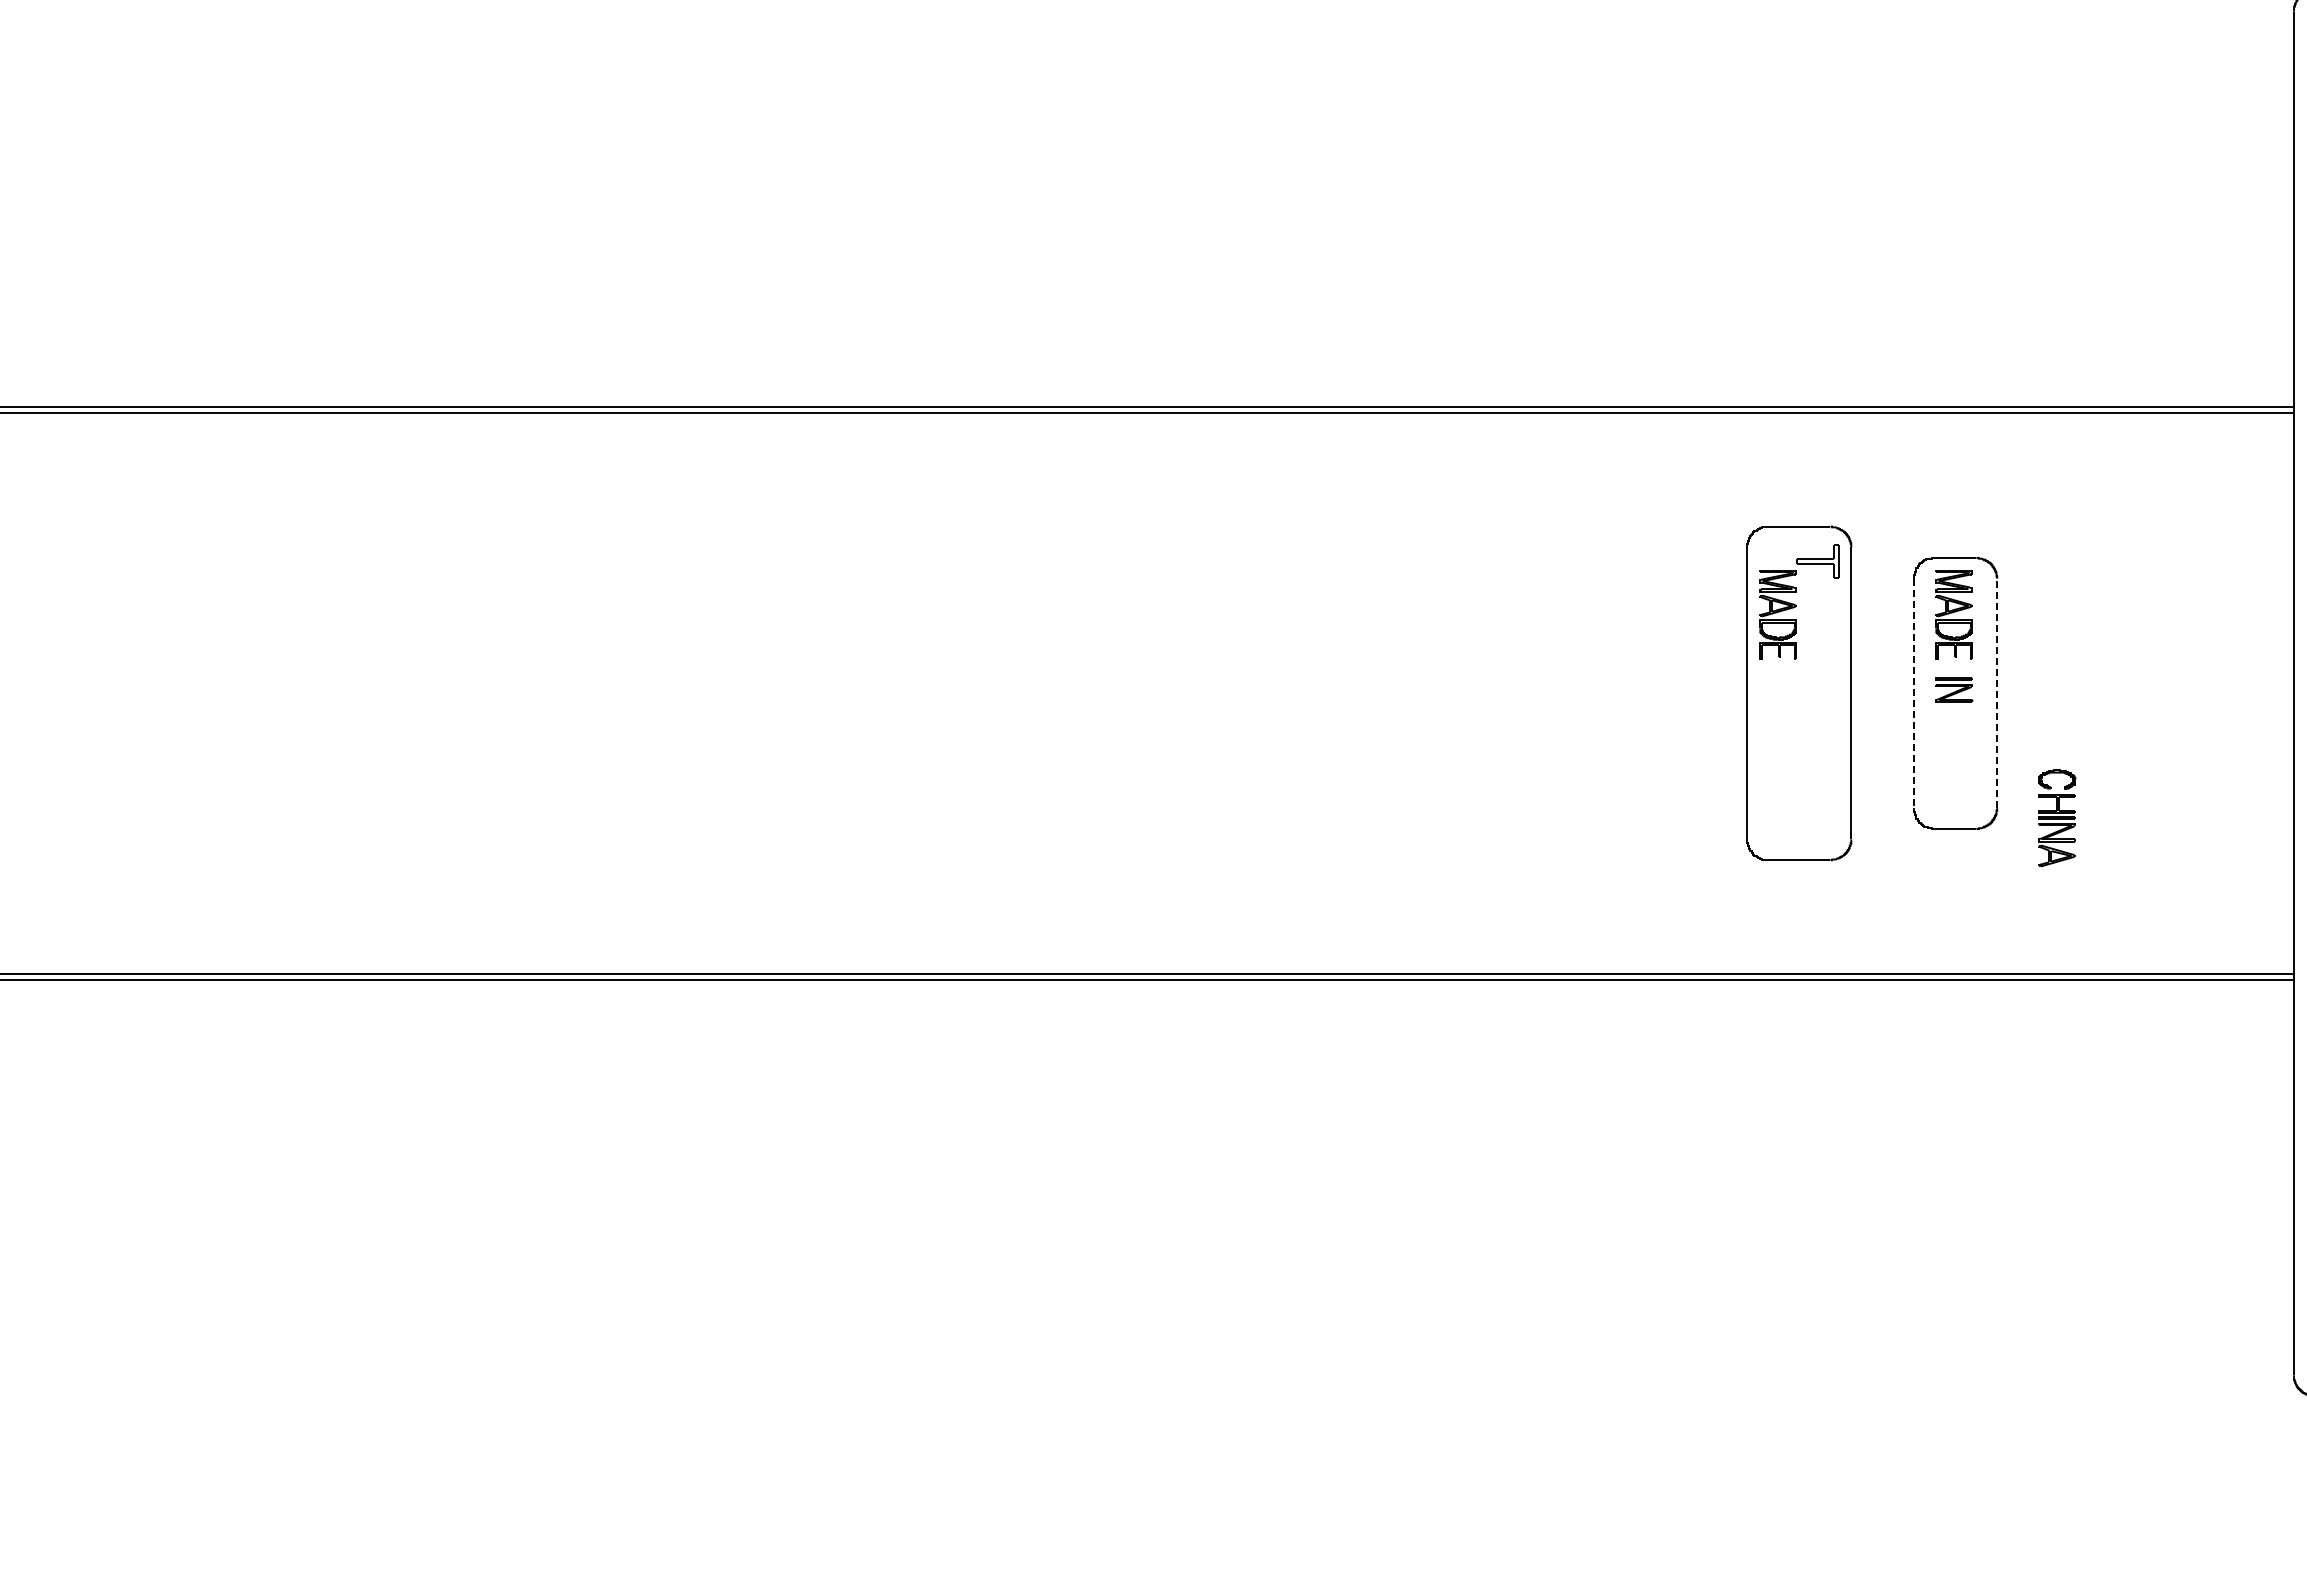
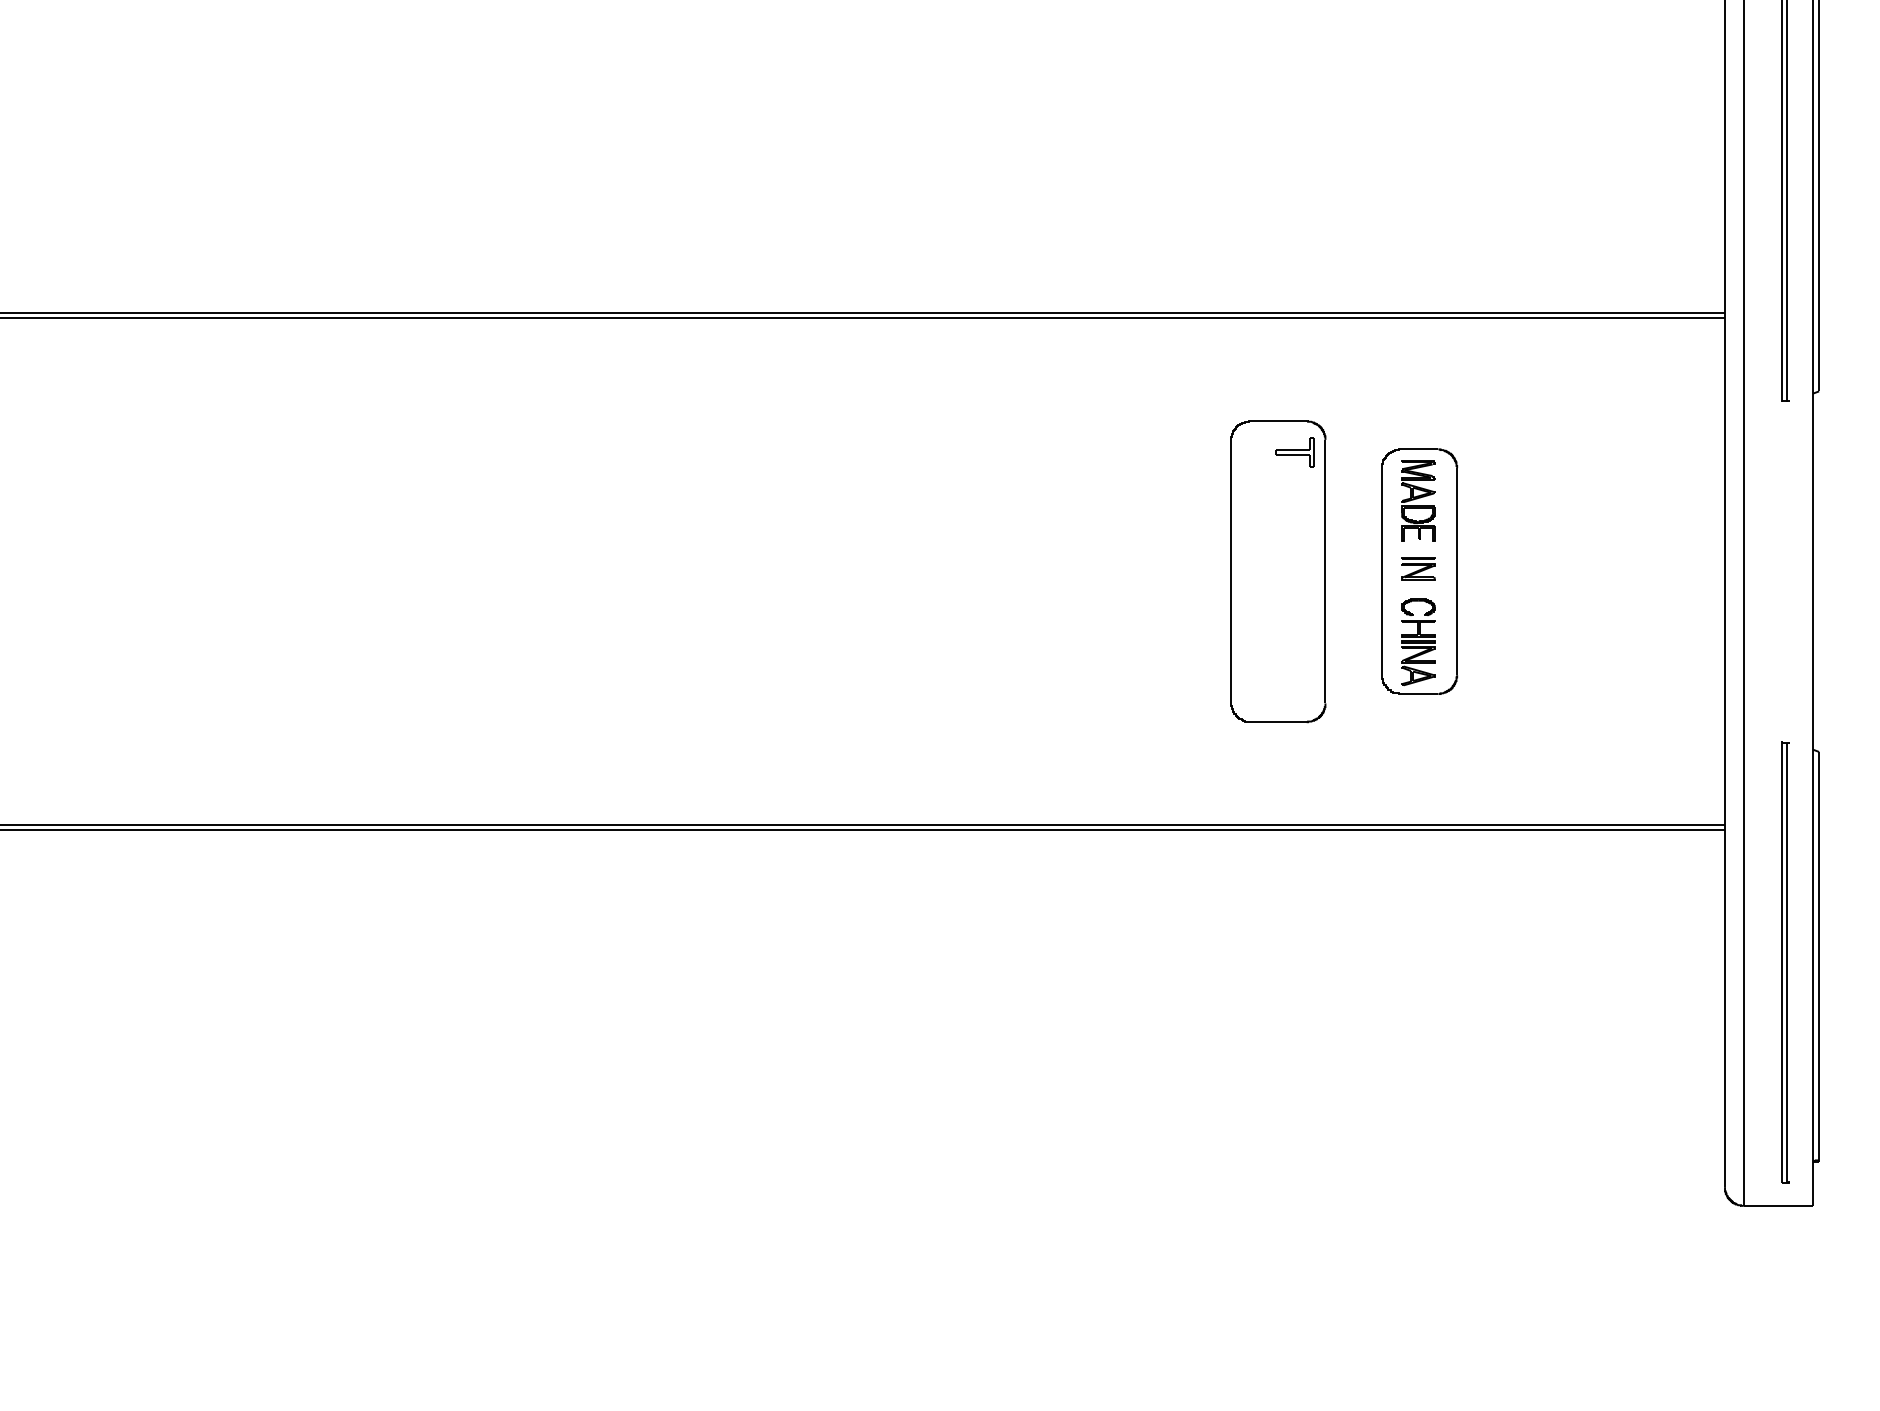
part: (1777, 614) -> (1258, 500), removed
line: (1913, 693) -> (1381, 571), dashed -> solid
line: (1997, 693) -> (1457, 571), dashed -> solid
part: (2057, 818) -> (1418, 642), moved

